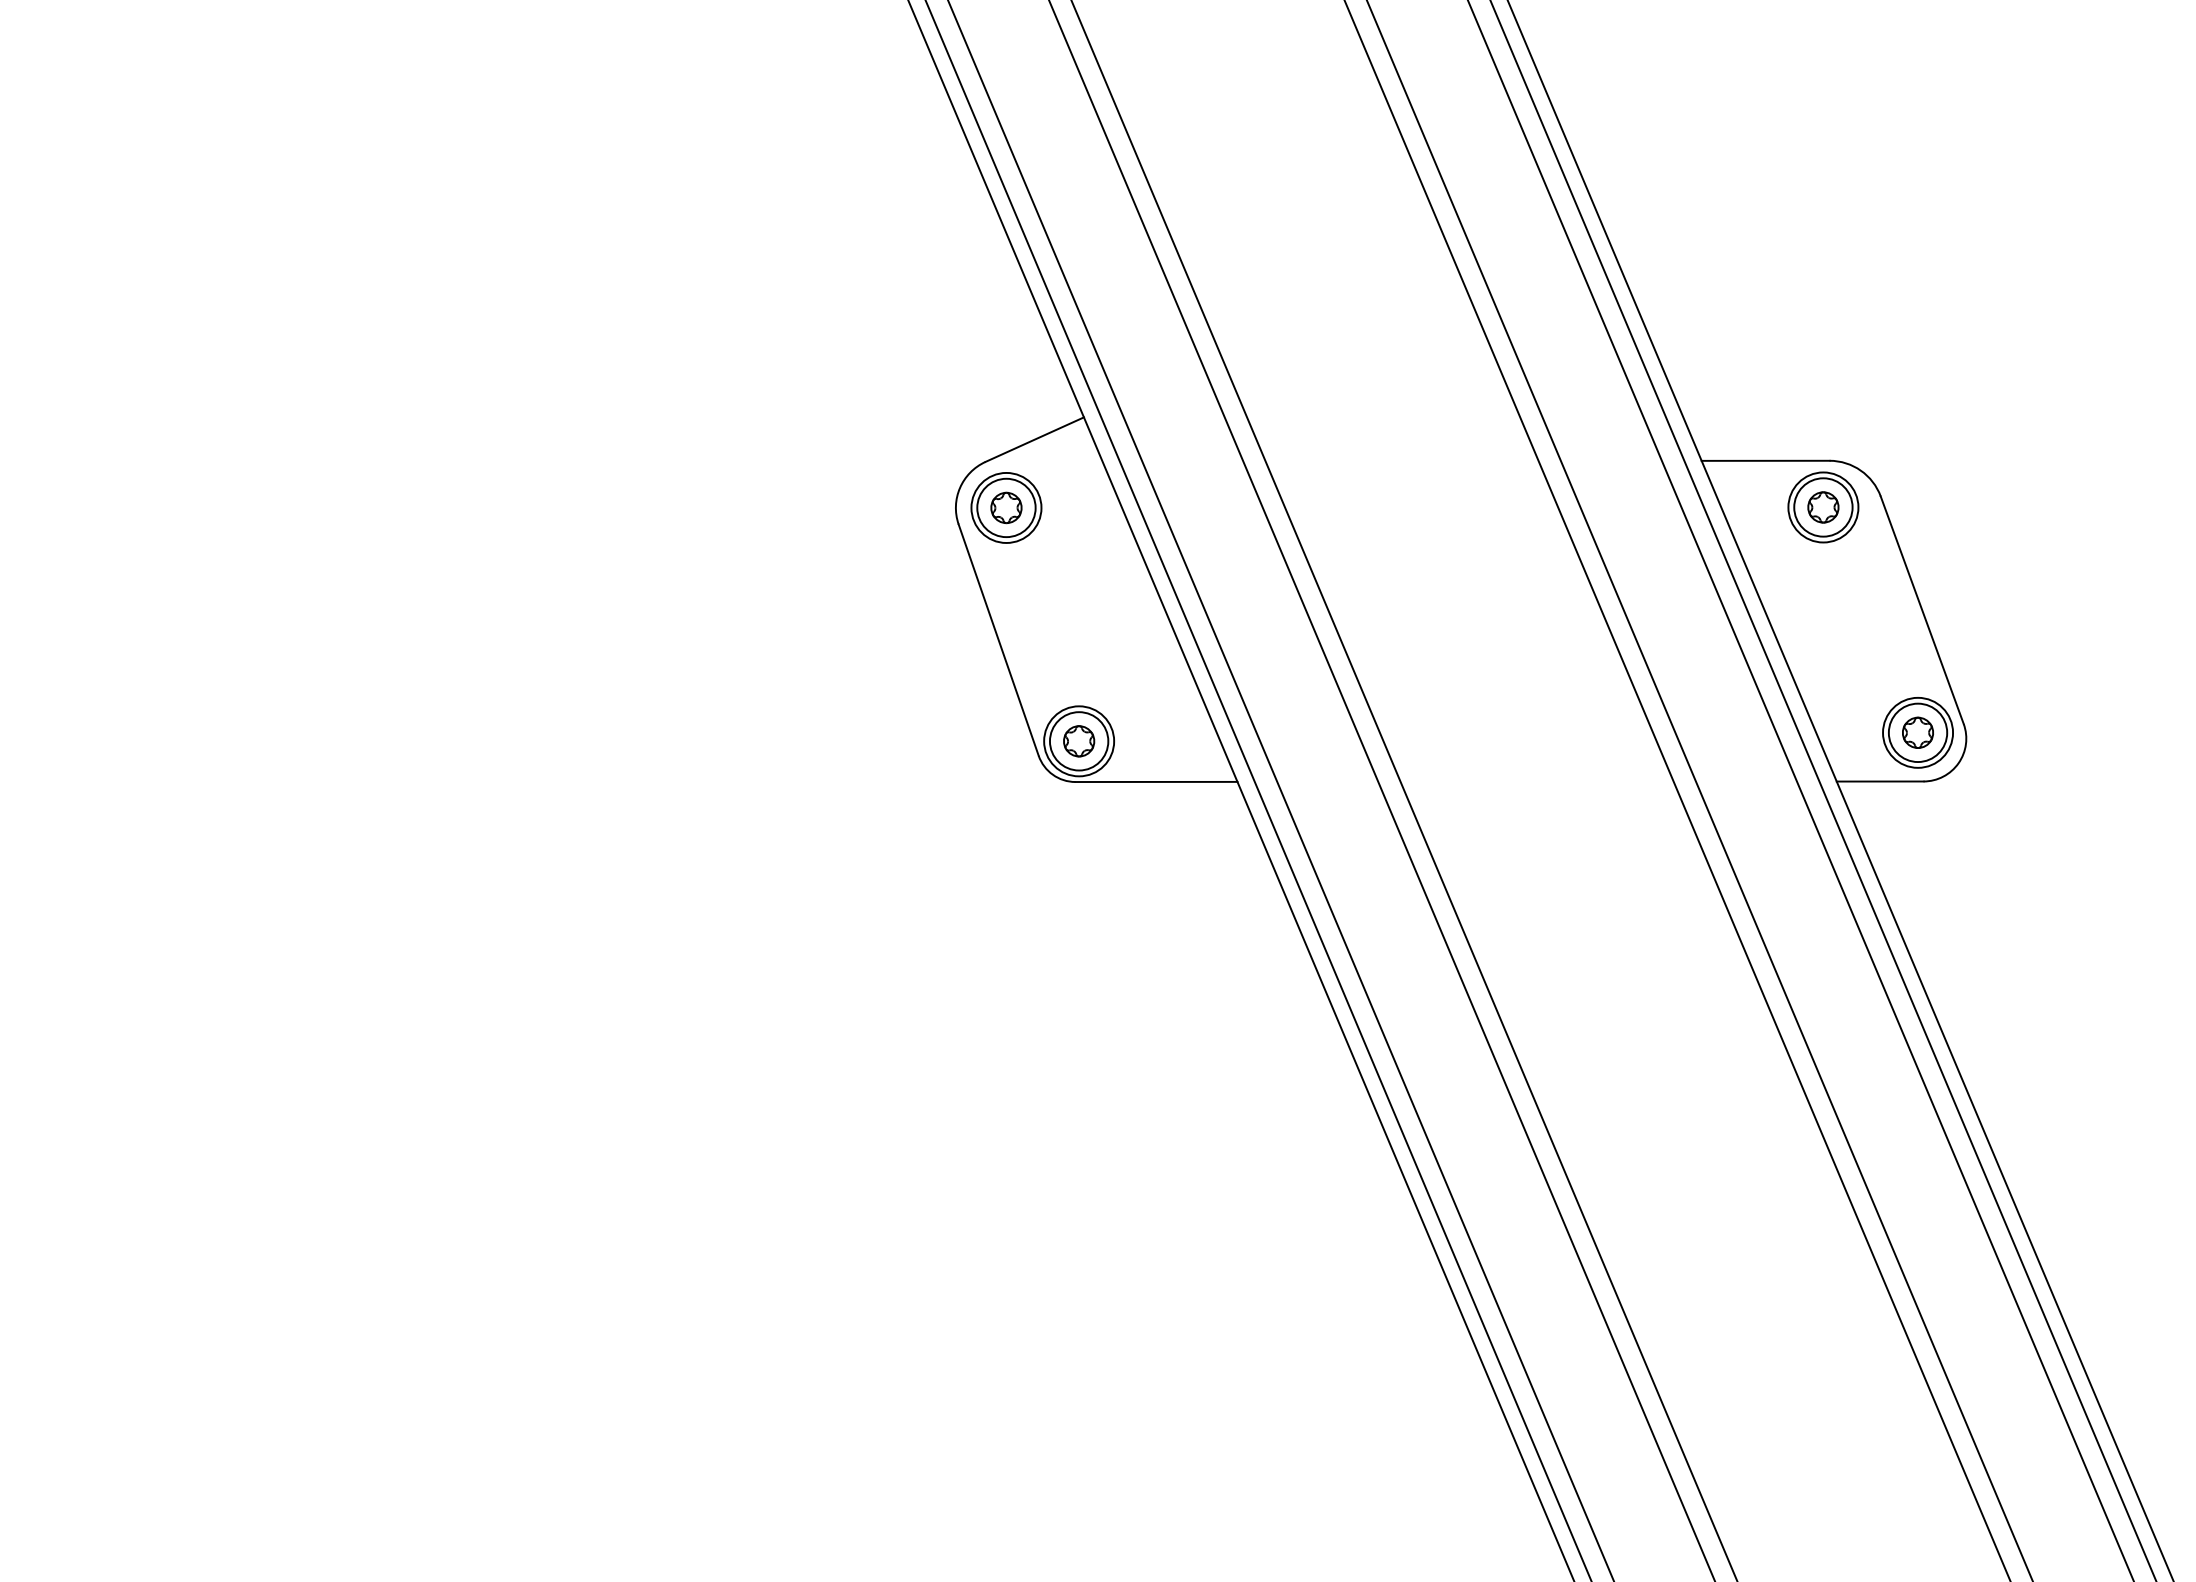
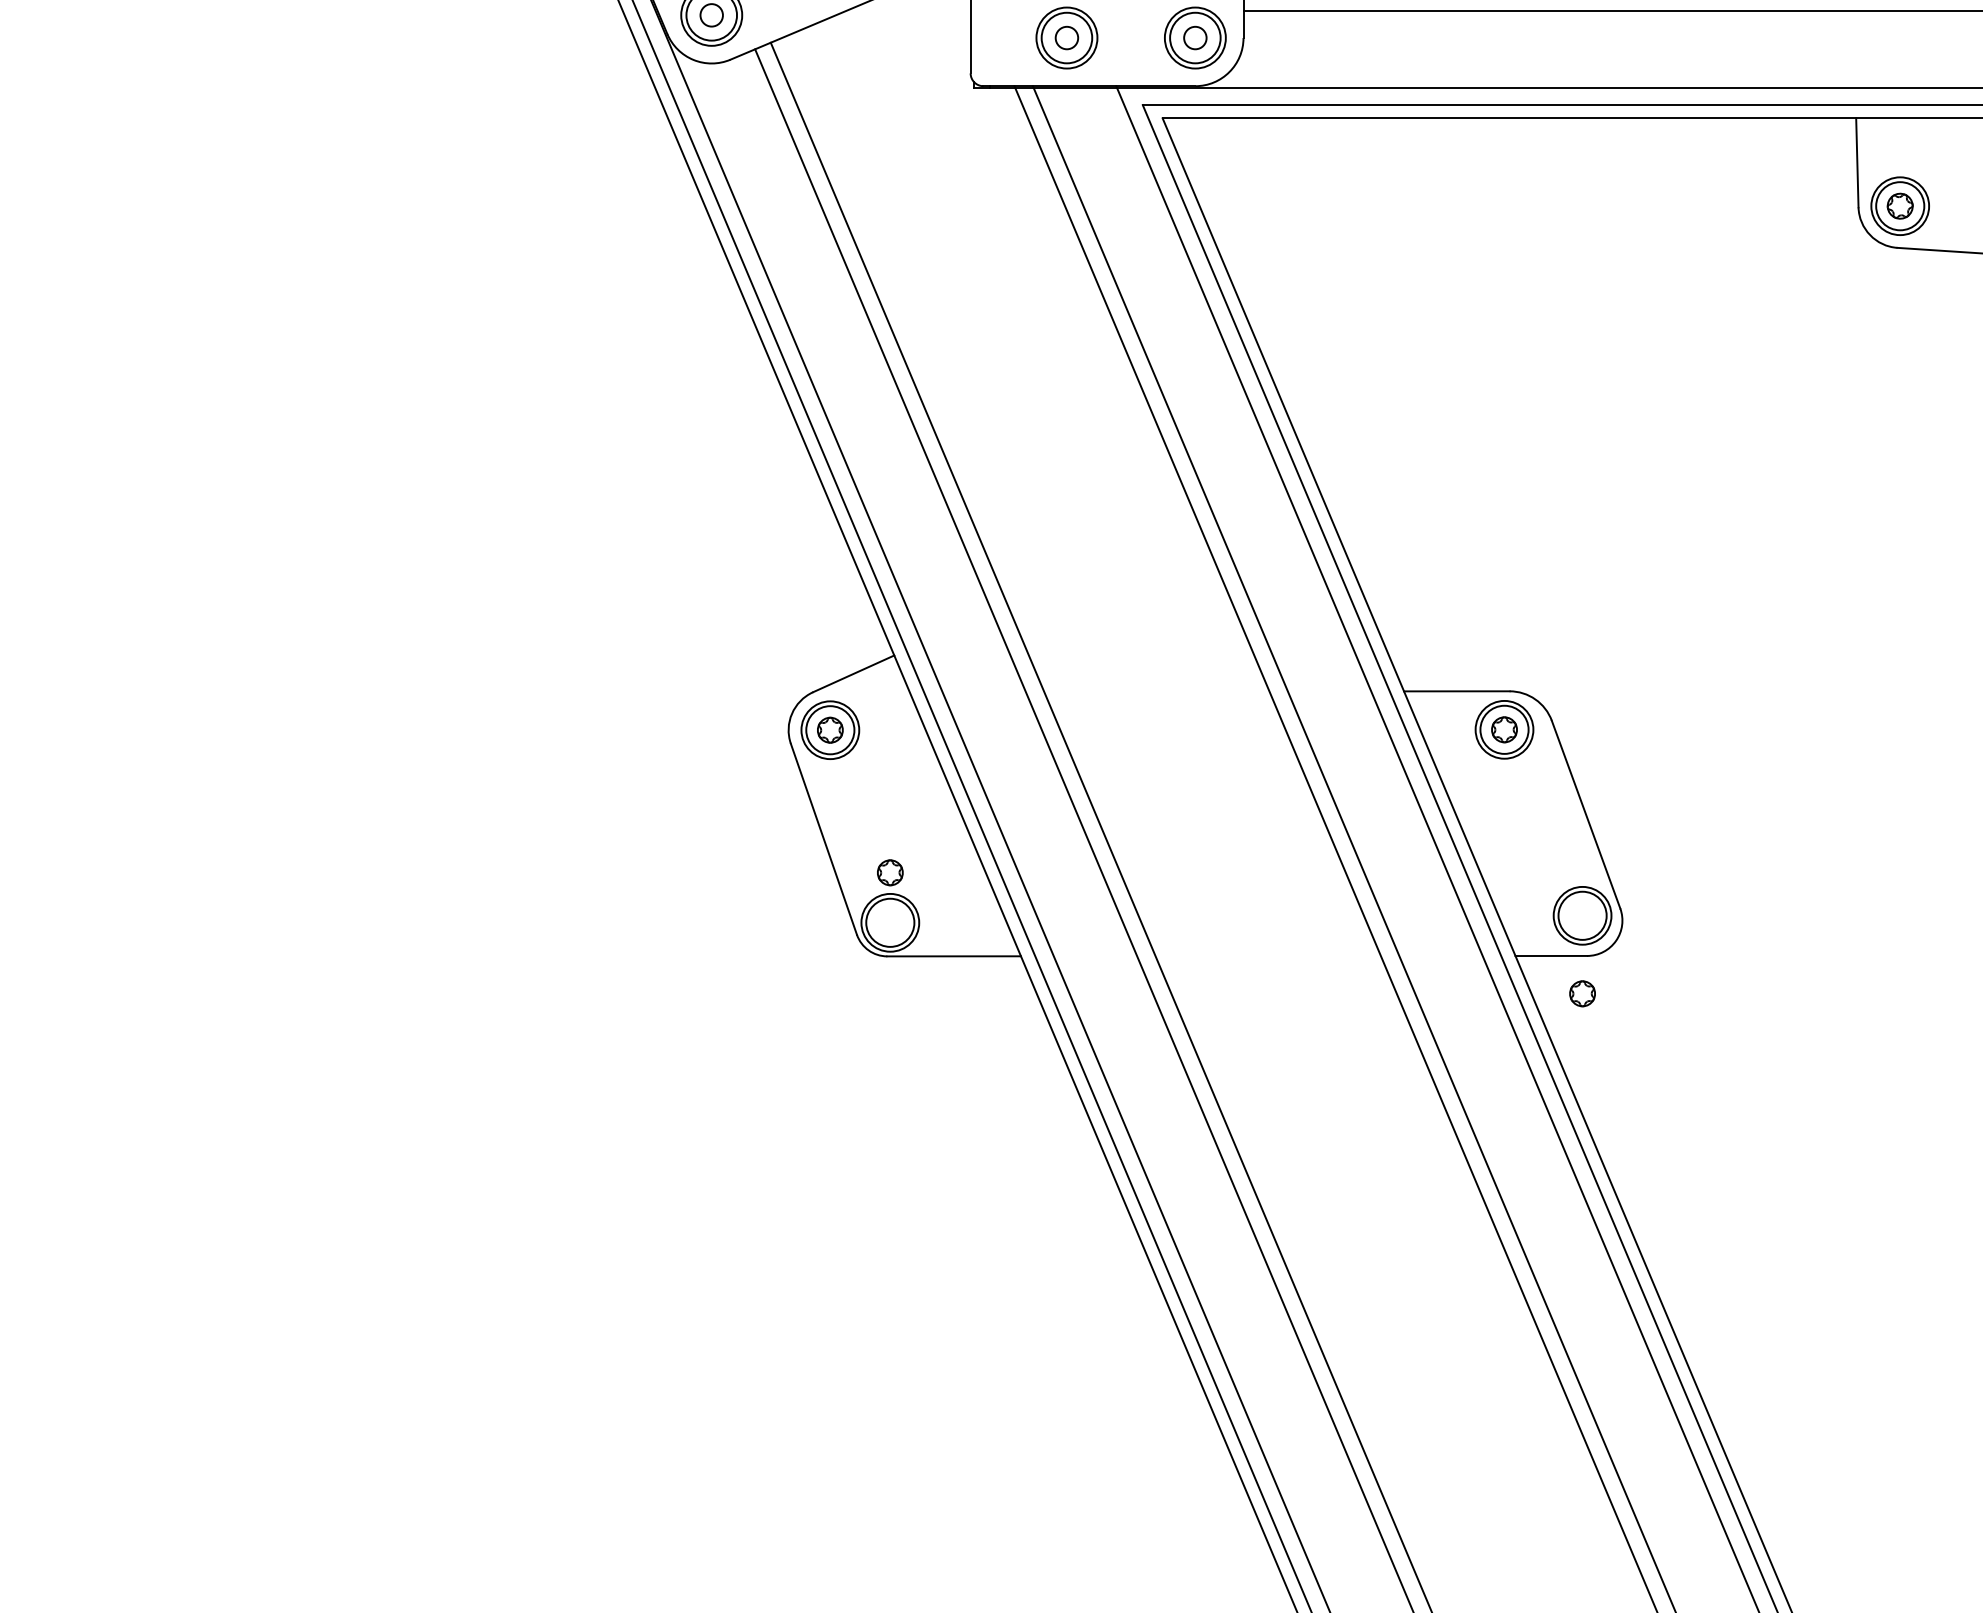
part: (1917, 732) -> (1582, 993), moved
part: (1079, 740) -> (890, 872), moved

